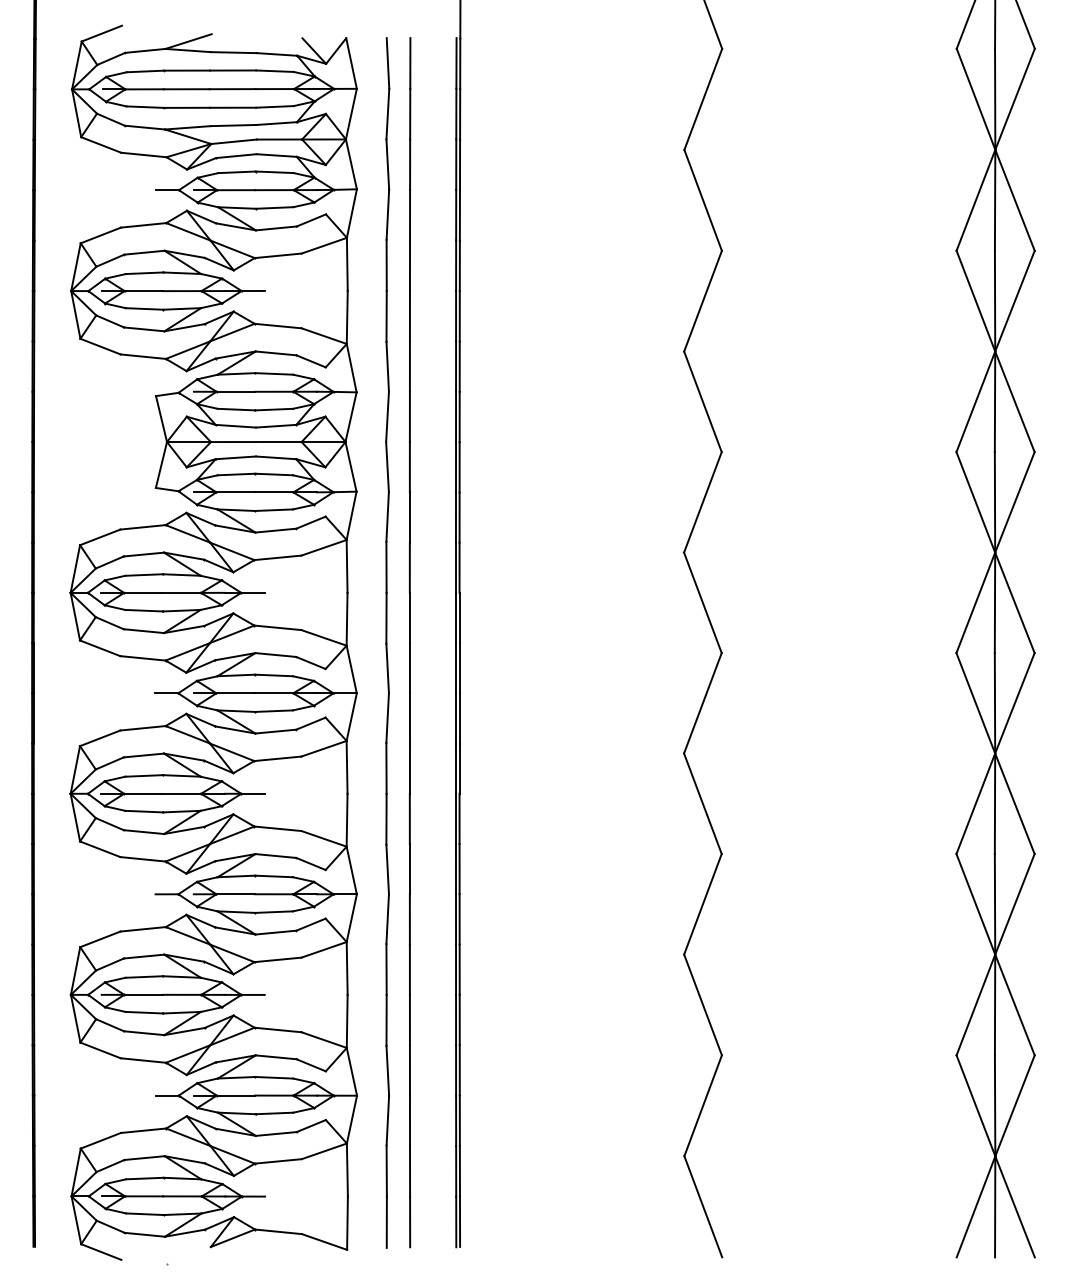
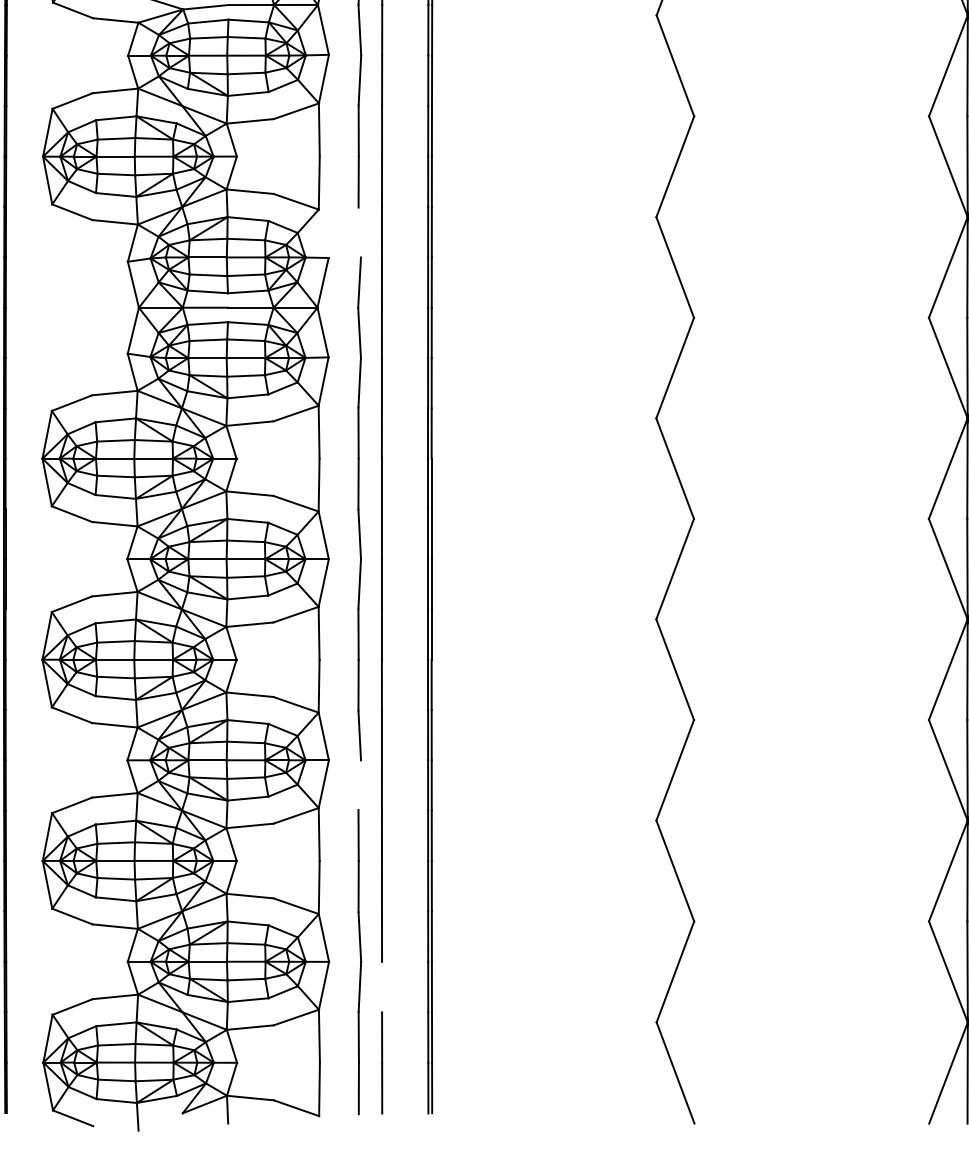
line: (387, 366) -> (359, 232), removed
line: (351, 367) -> (323, 233), removed
line: (387, 918) -> (359, 784), removed
line: (409, 1120) -> (381, 986), removed

